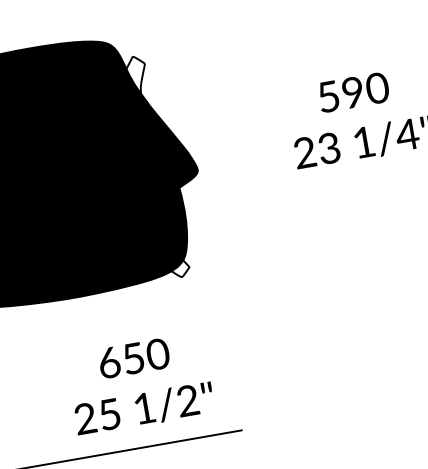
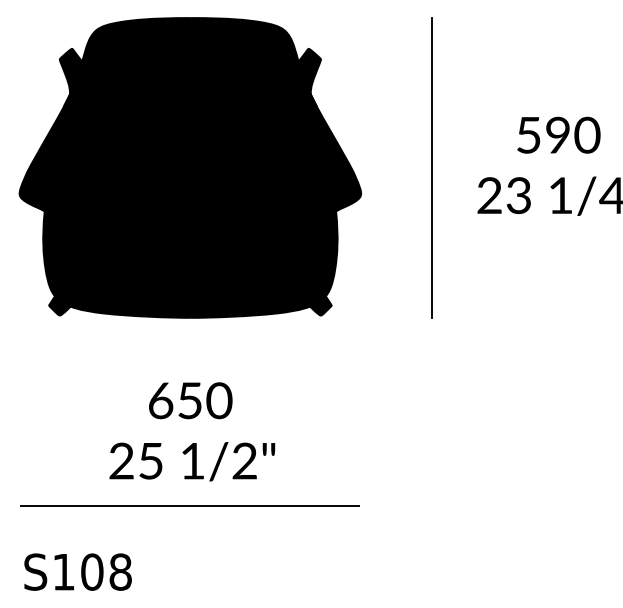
fill: (136, 75) -> (309, 71), added
line: (252, 137) -> (431, 167), added
fill: (180, 268) -> (320, 305), added
text: (140, 383) -> (192, 431), moved

